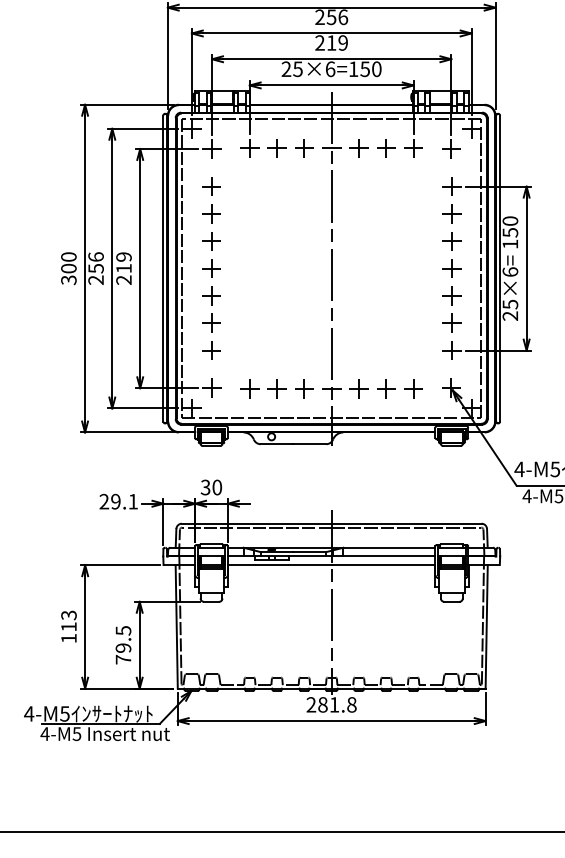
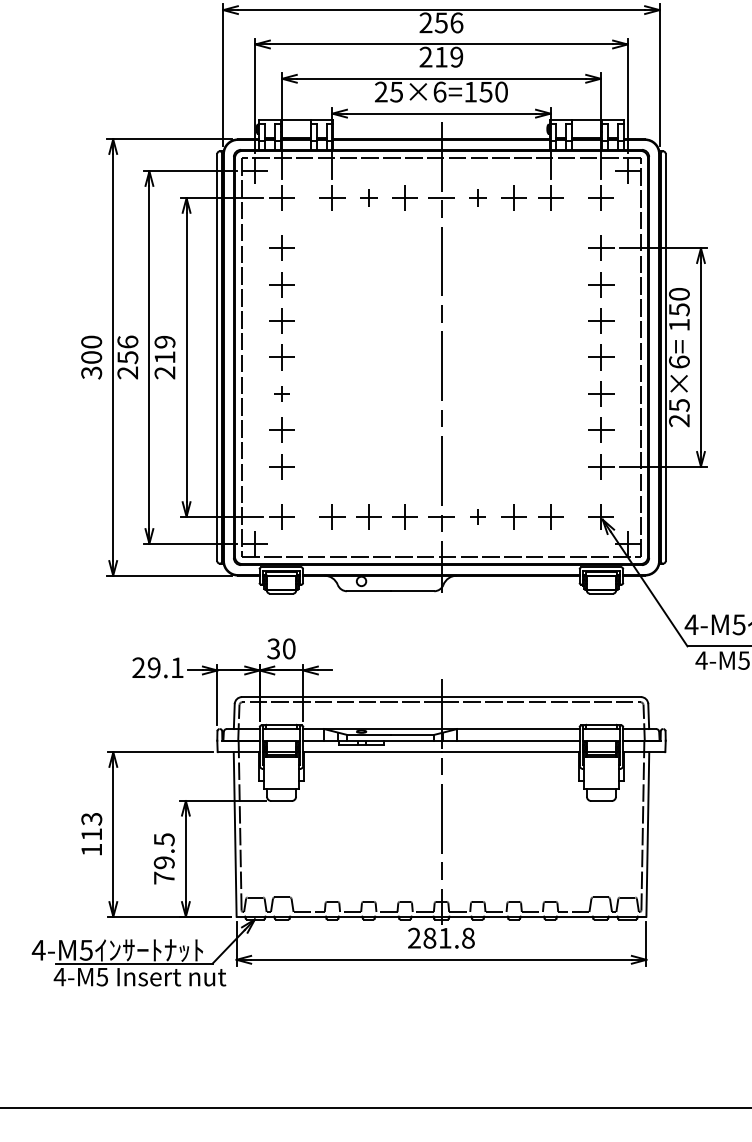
part: (276, 148) -> (368, 197), size x0.7
part: (358, 148) -> (477, 197), size x0.7
part: (211, 295) -> (281, 393), size x0.6
part: (358, 388) -> (477, 516), size x0.6

